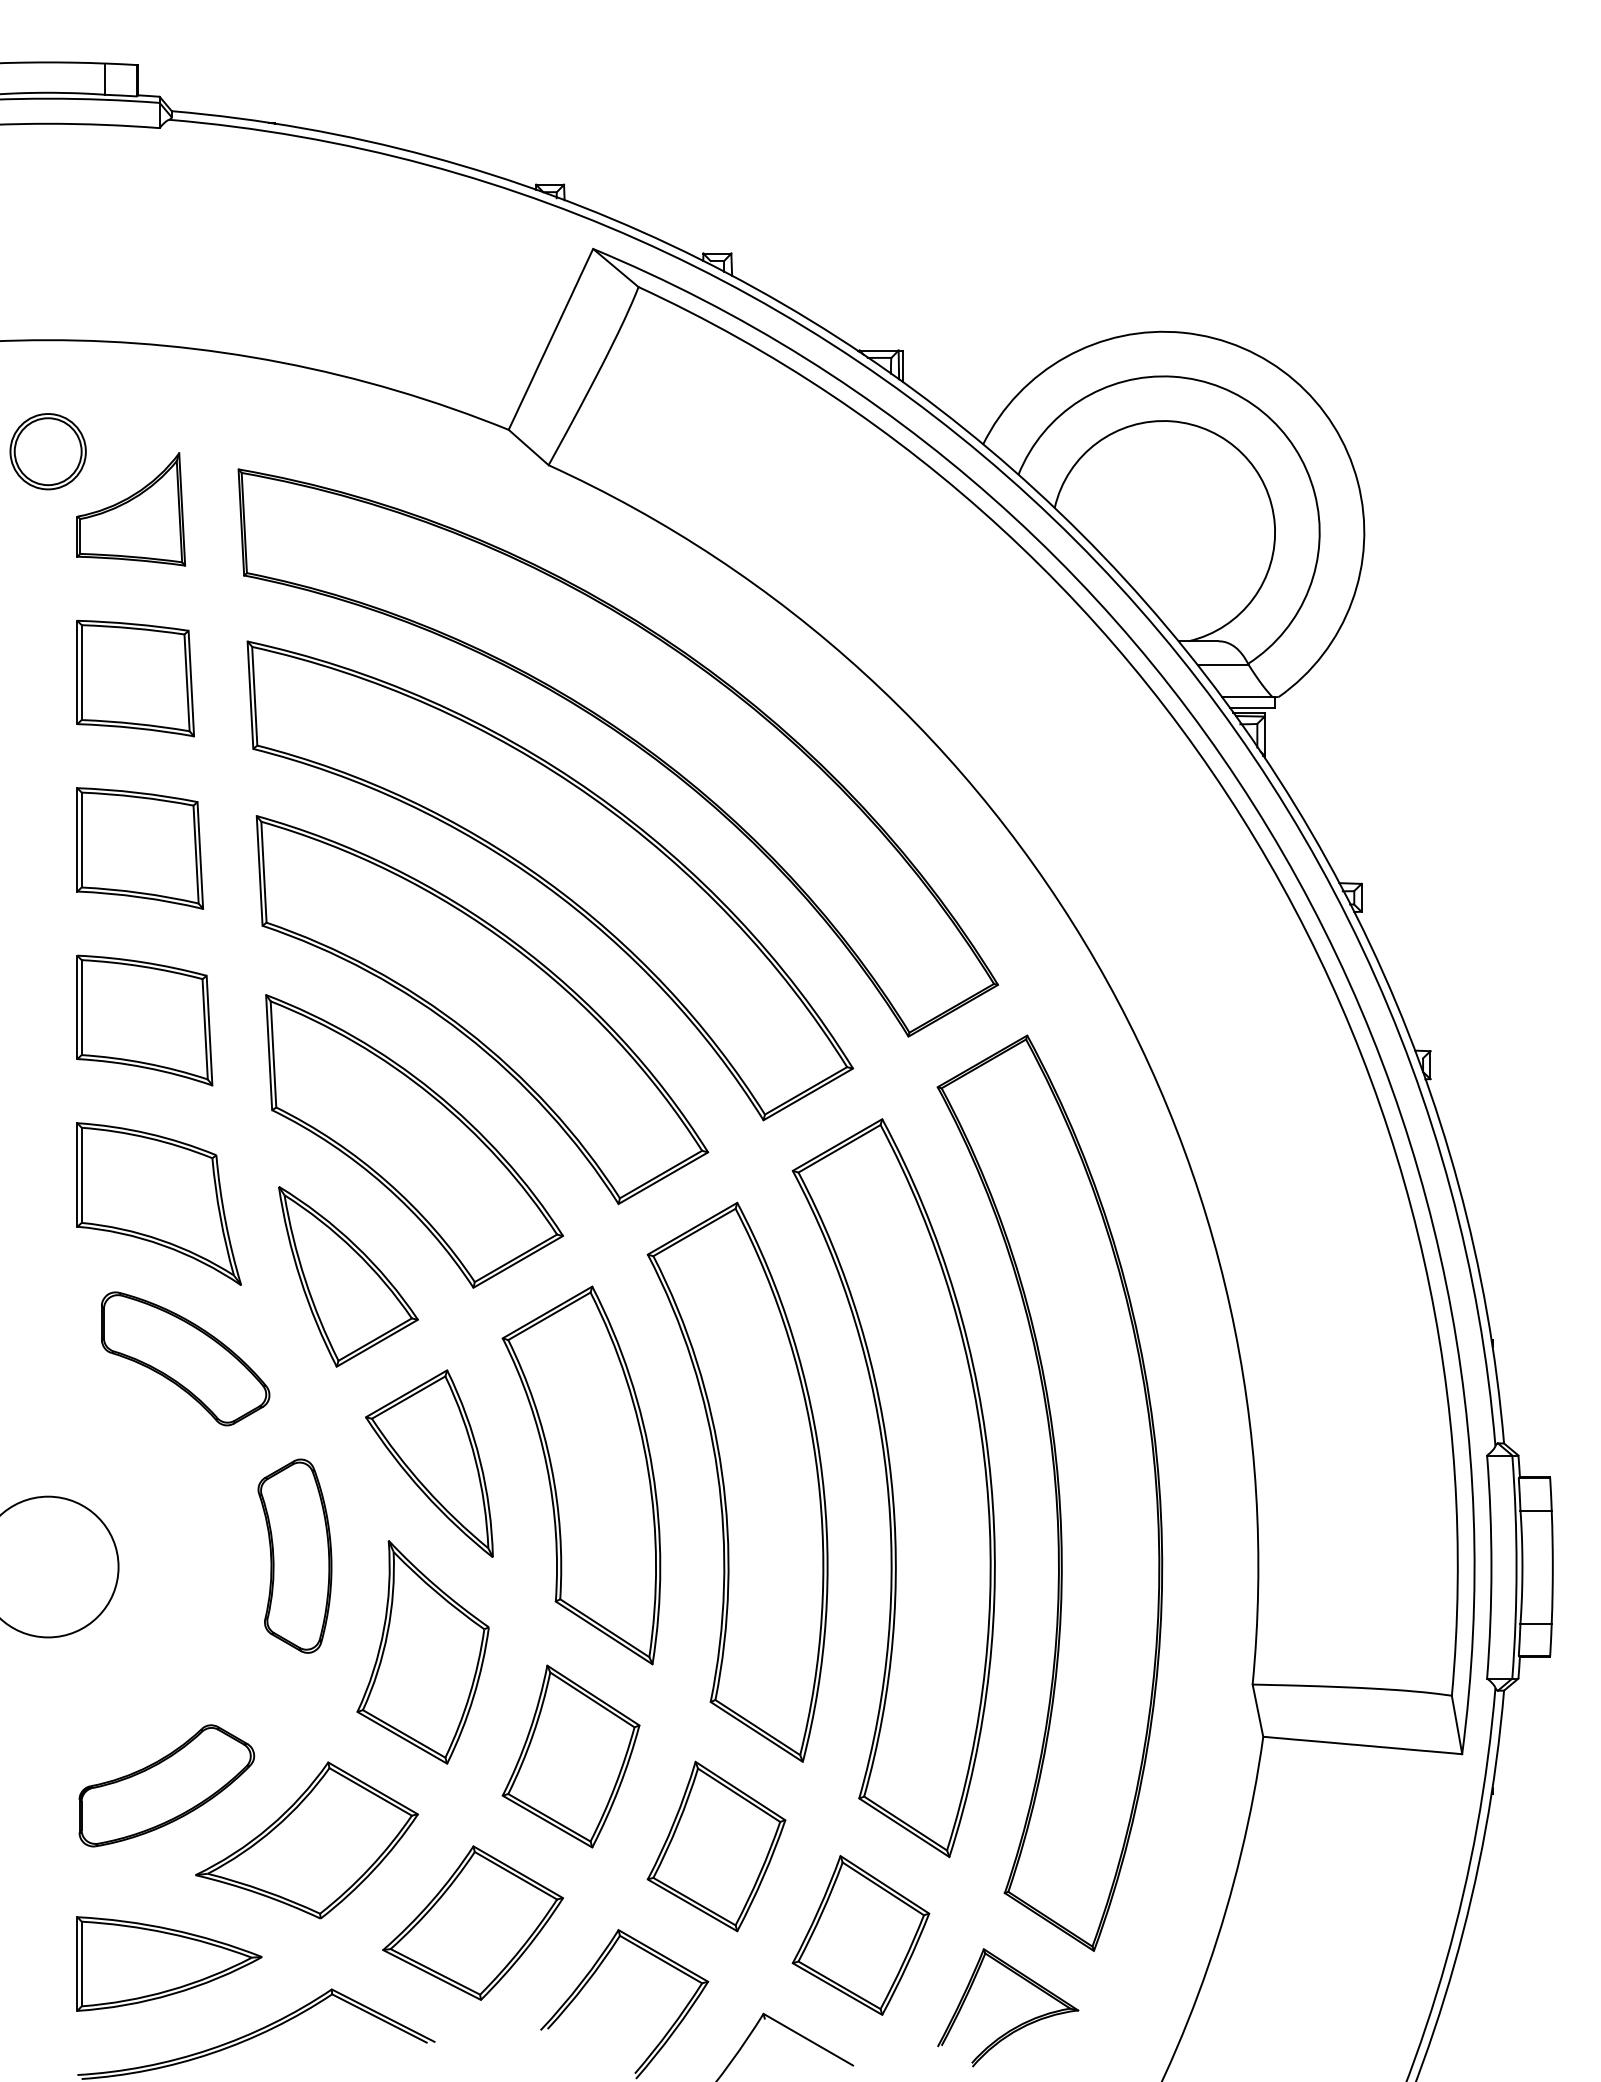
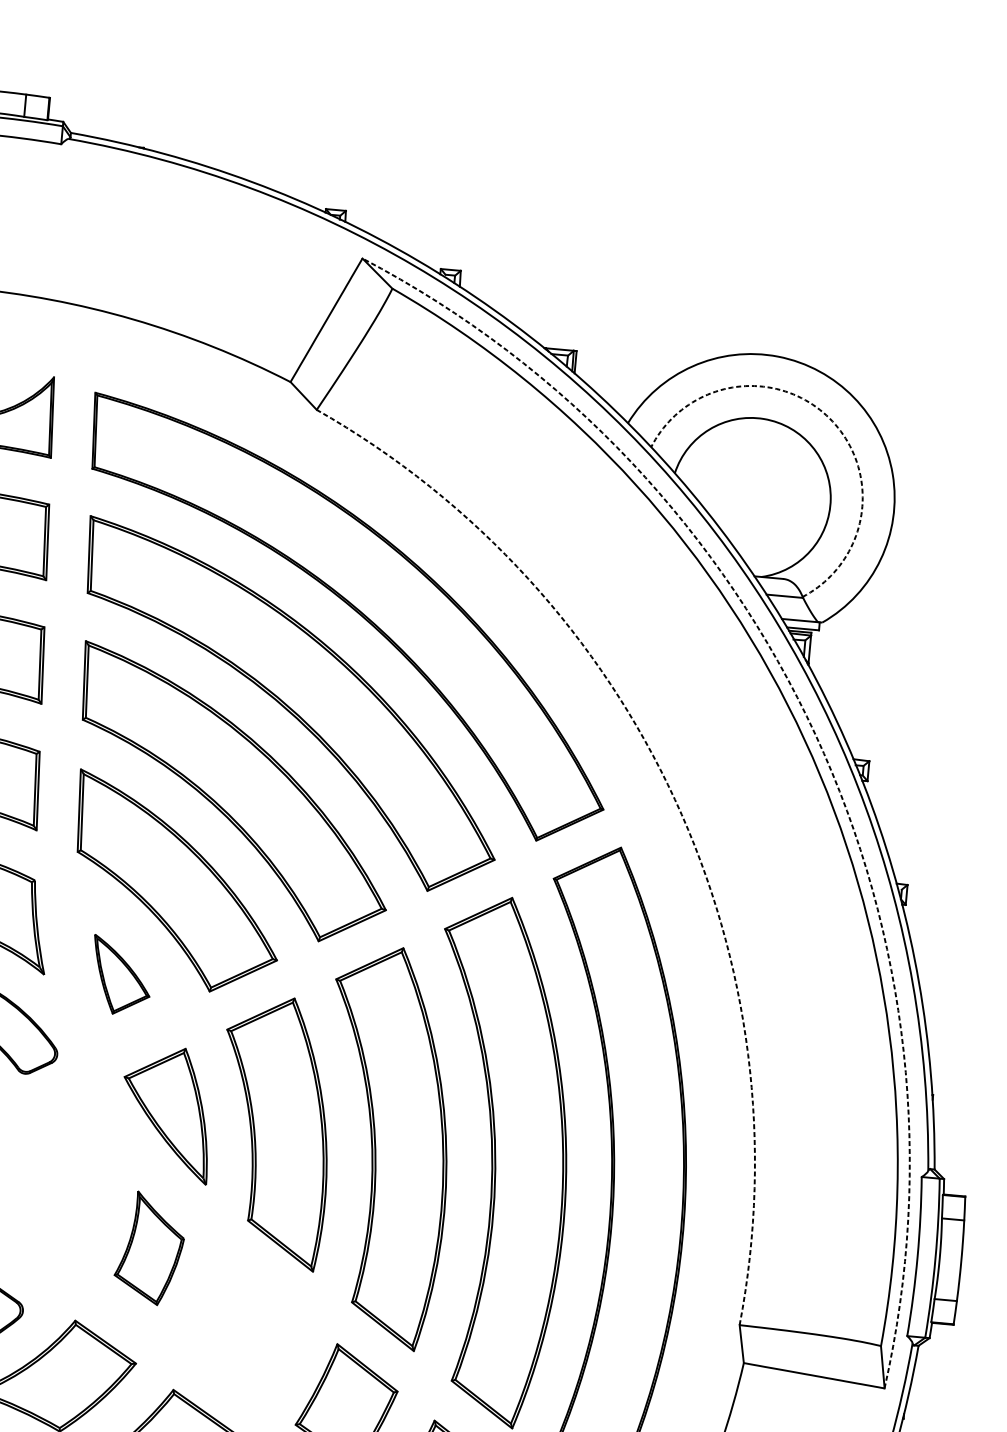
arc: (1262, 412) -> (829, 418), solid -> dashed
arc: (1283, 853) -> (815, 734), solid -> dashed
arc: (1096, 961) -> (675, 799), solid -> dashed
part: (348, 1276) -> (121, 975), size x0.6
part: (294, 1555) -> (64, 1170), removed
part: (422, 1652) -> (149, 1248), size x0.7
part: (570, 1756) -> (248, 1332), removed

